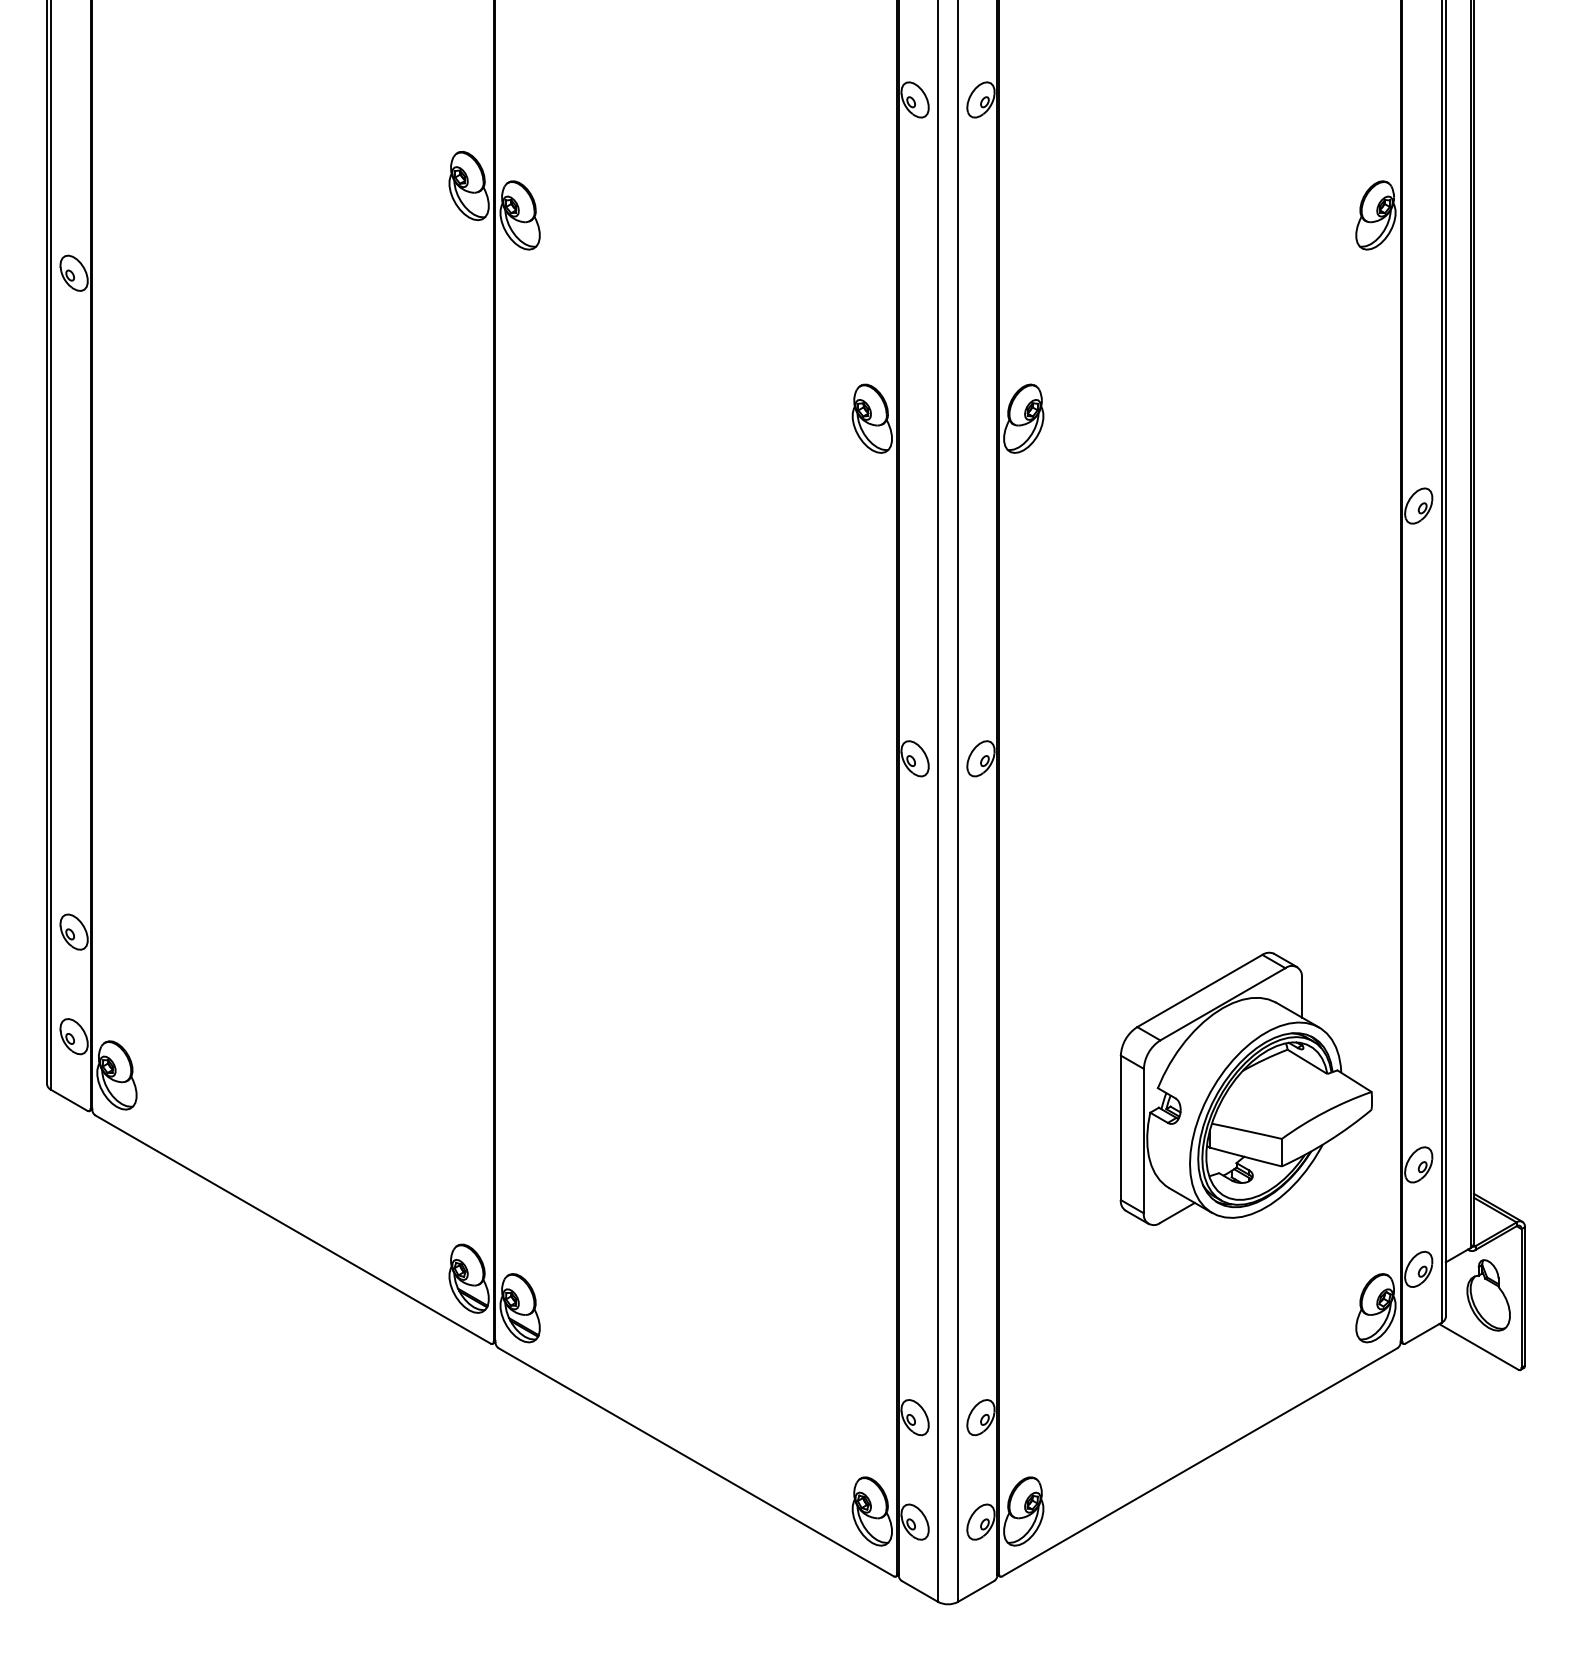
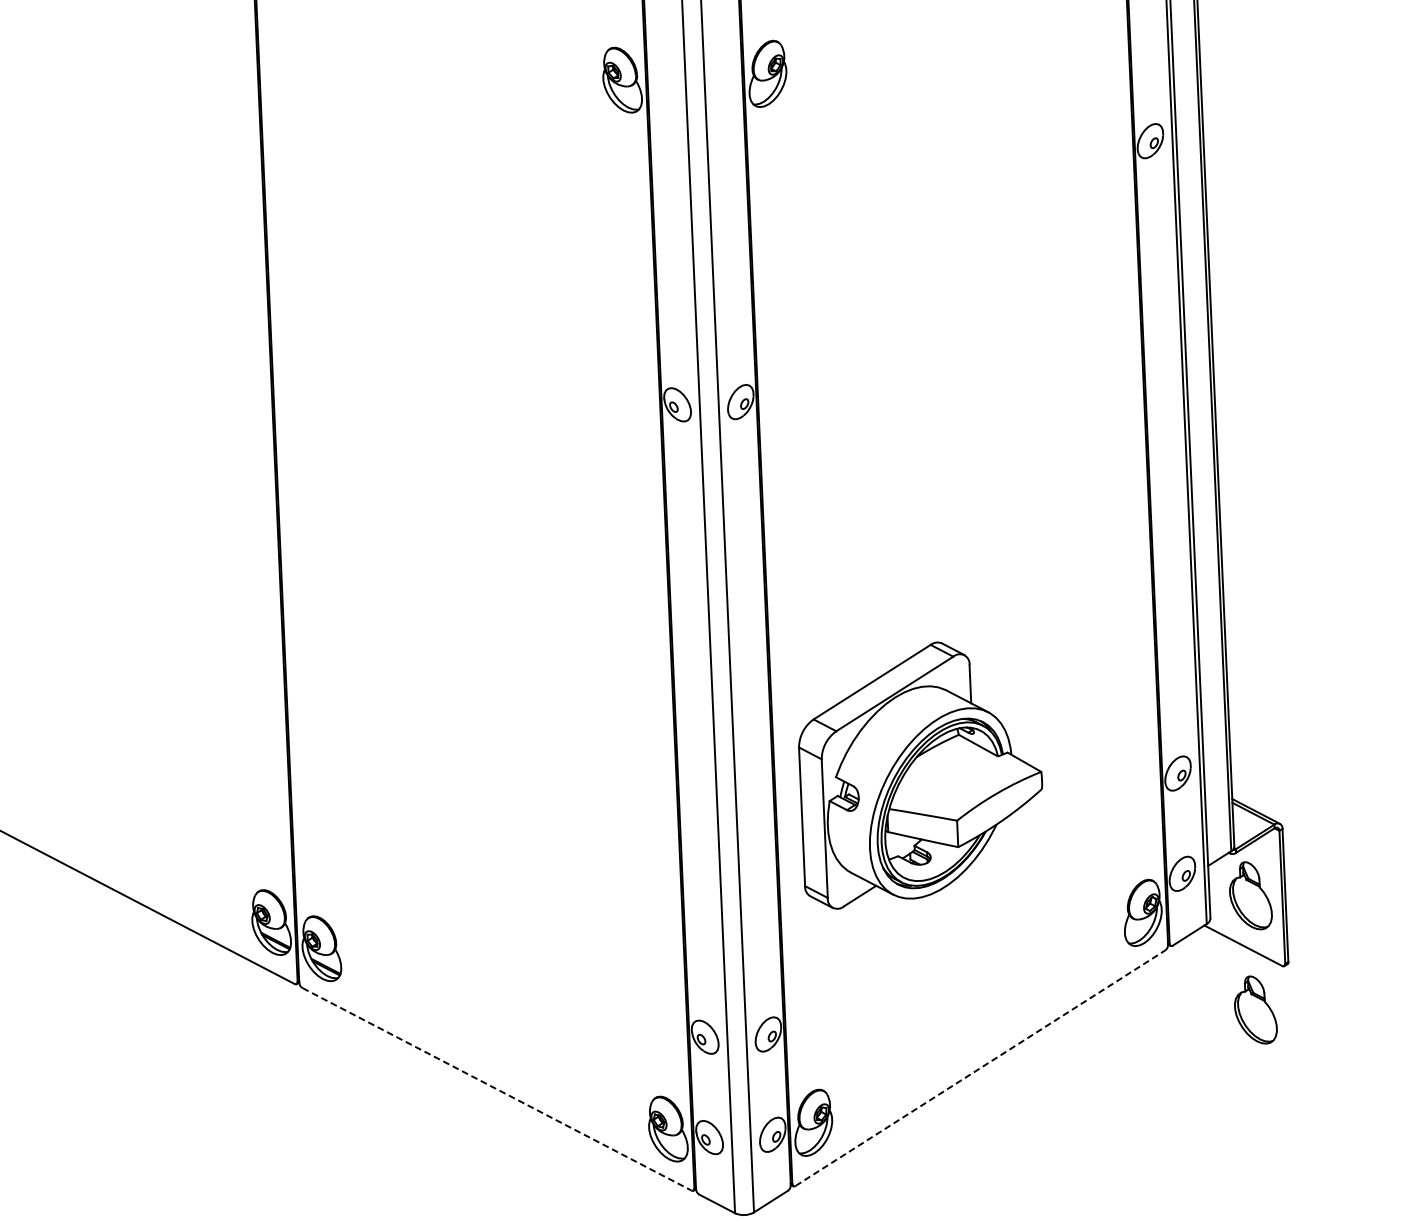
part: (1245, 1088) -> (920, 773), moved
part: (1488, 1414) -> (1255, 1010), added
line: (696, 1462) -> (497, 1089), solid -> dashed
line: (1200, 1462) -> (981, 1068), solid -> dashed

